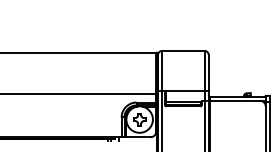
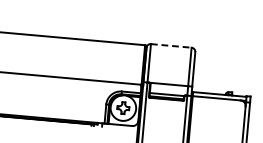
line: (183, 50) -> (171, 45), solid -> dashed

